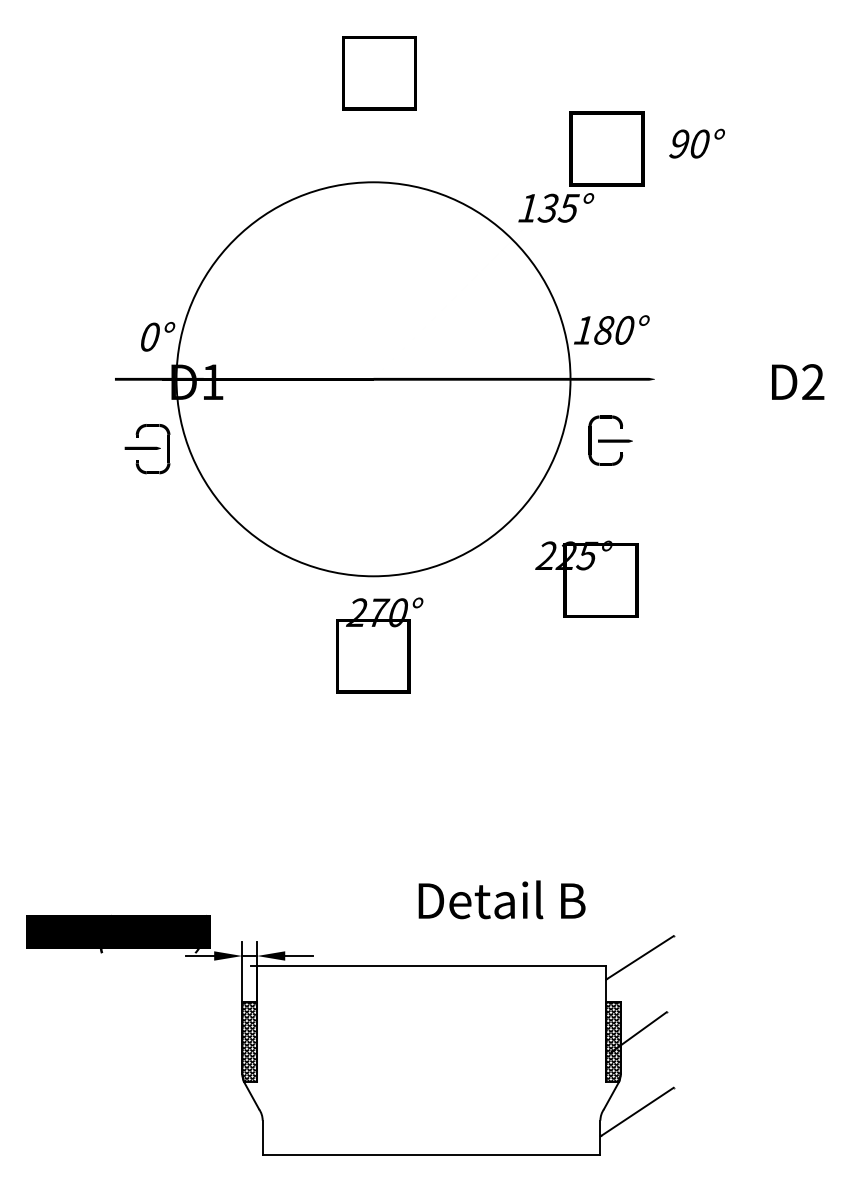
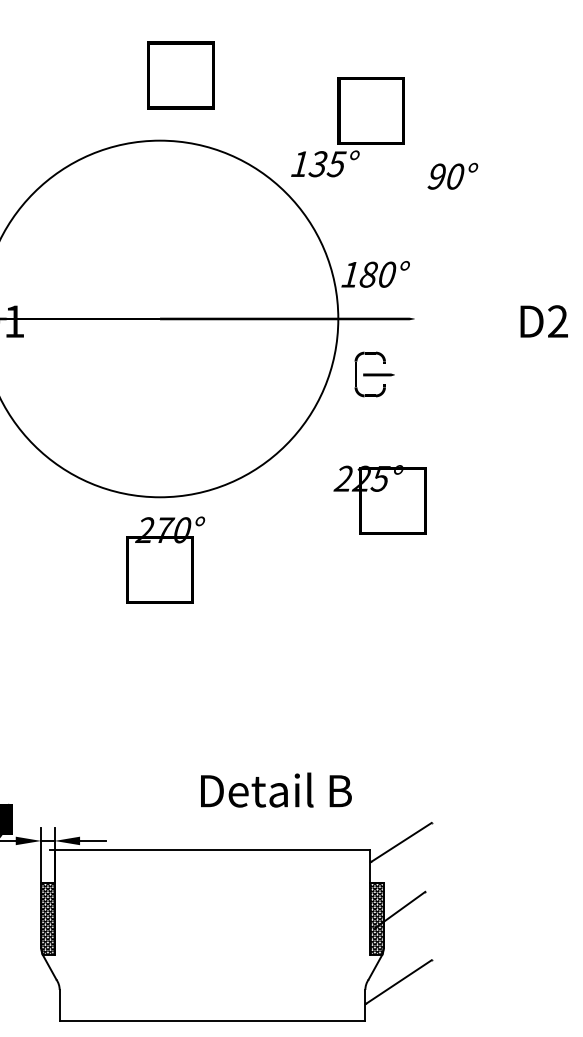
text: (379, 73) -> (180, 75), moved
text: (696, 143) -> (452, 176), moved
text: (586, 578) -> (379, 499), moved

